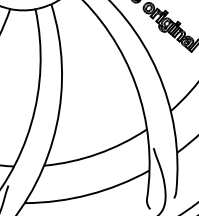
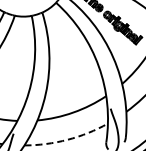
arc: (89, 194) -> (67, 139), solid -> dashed

